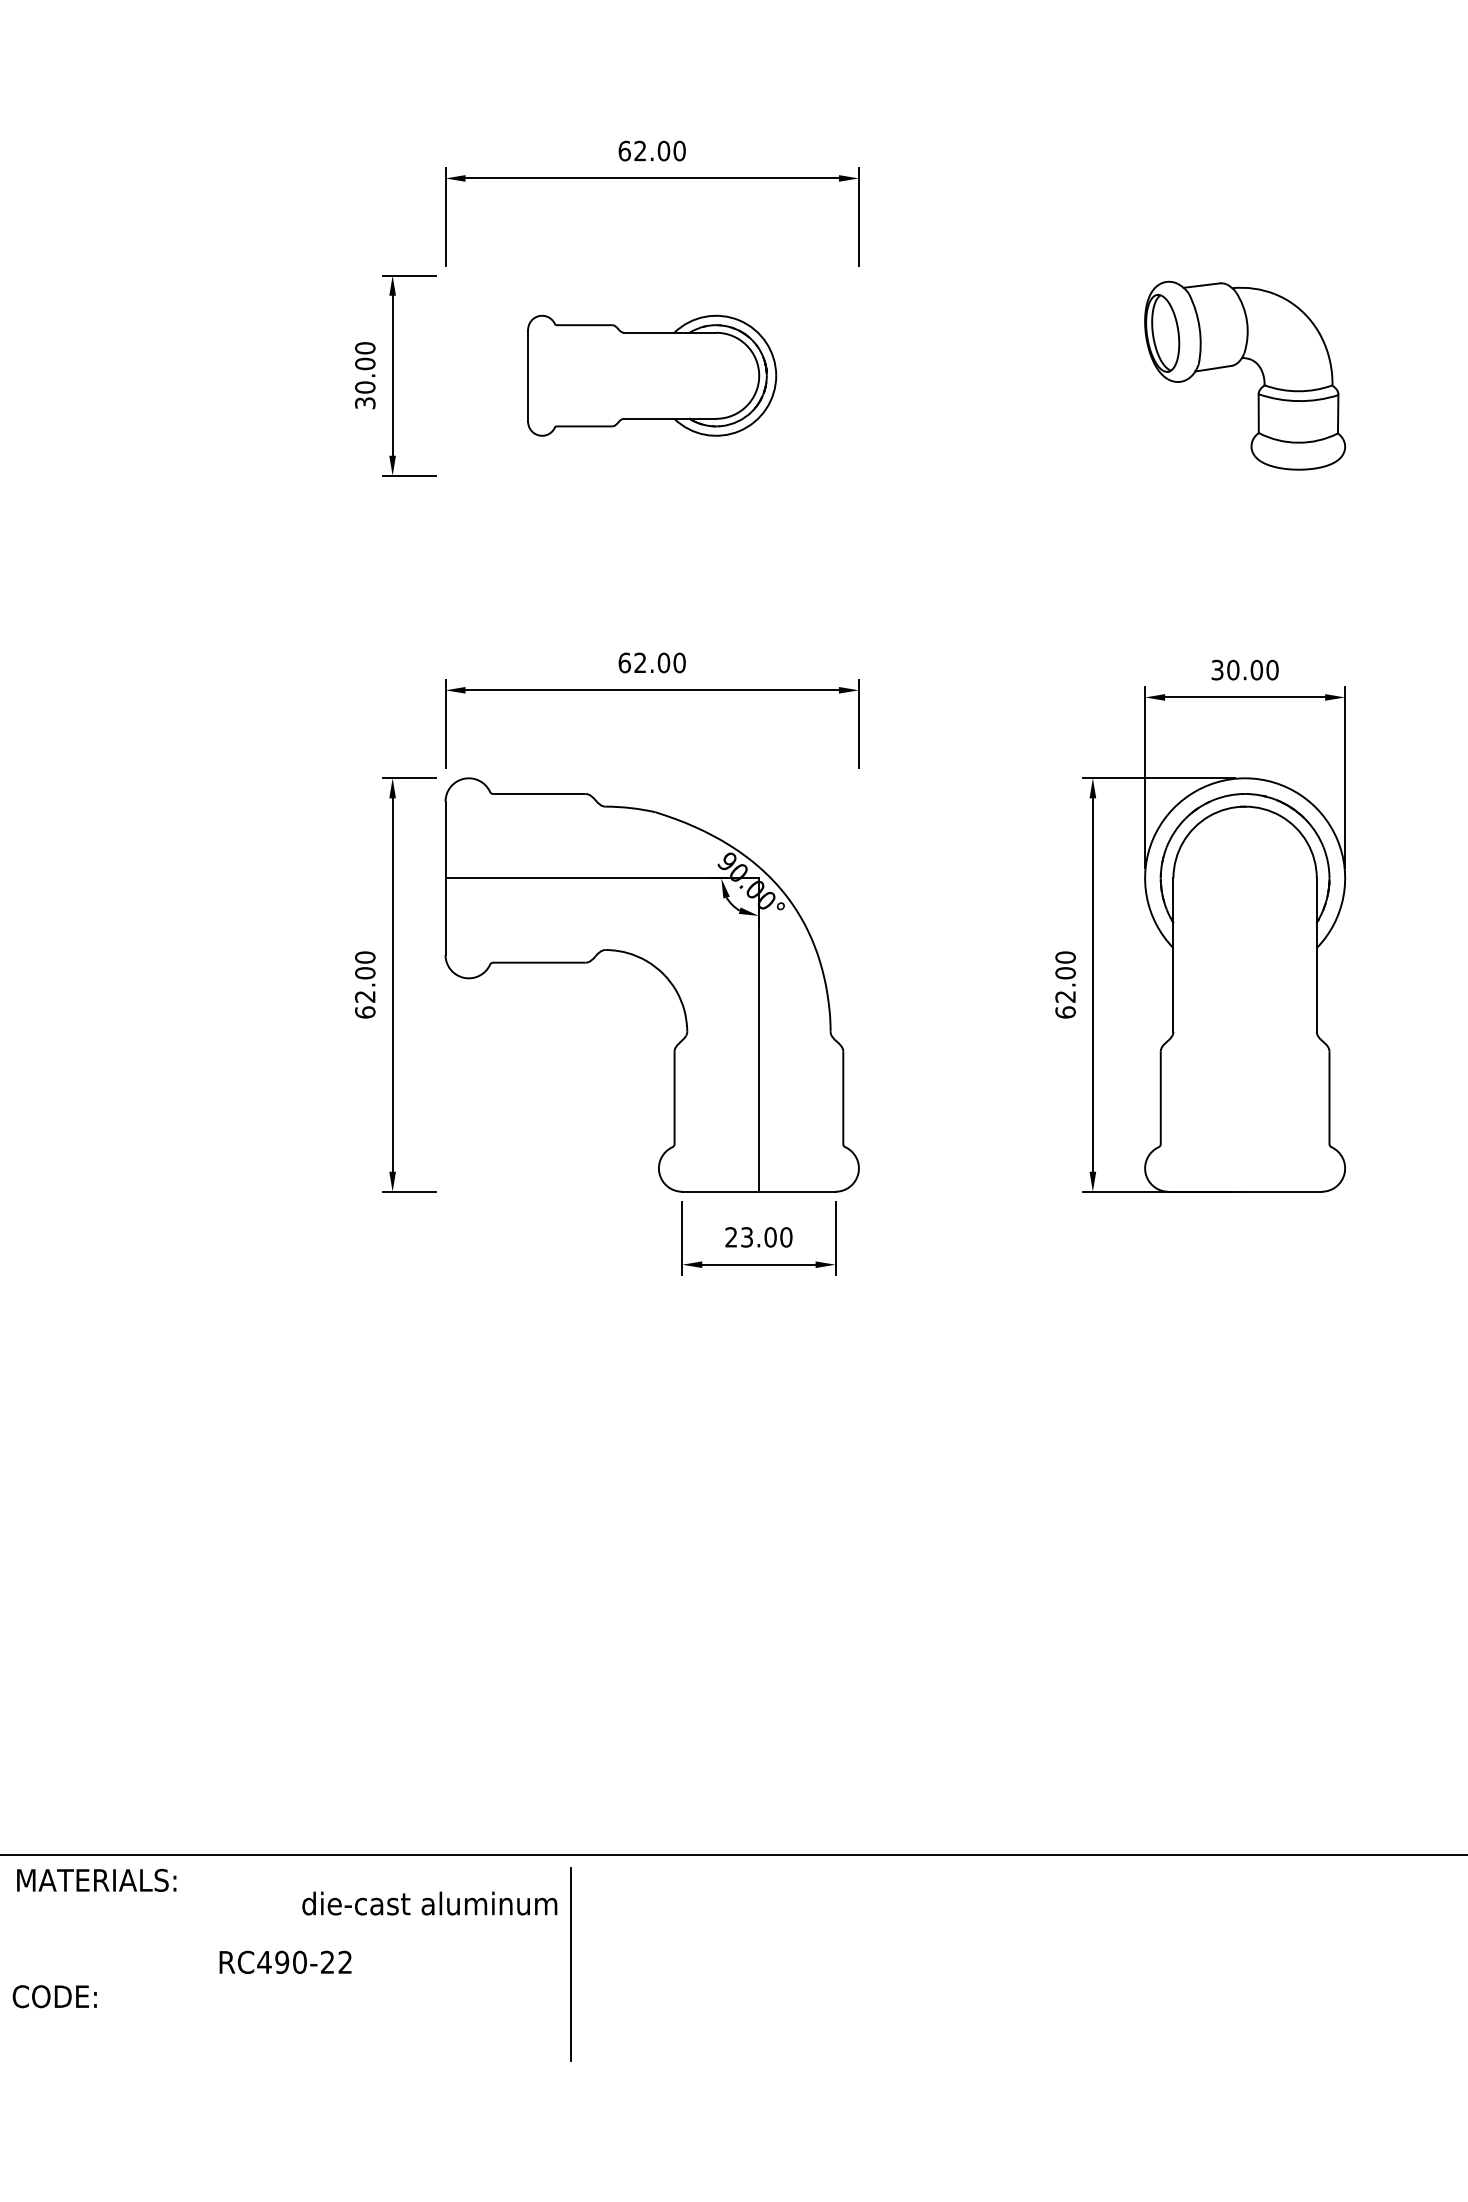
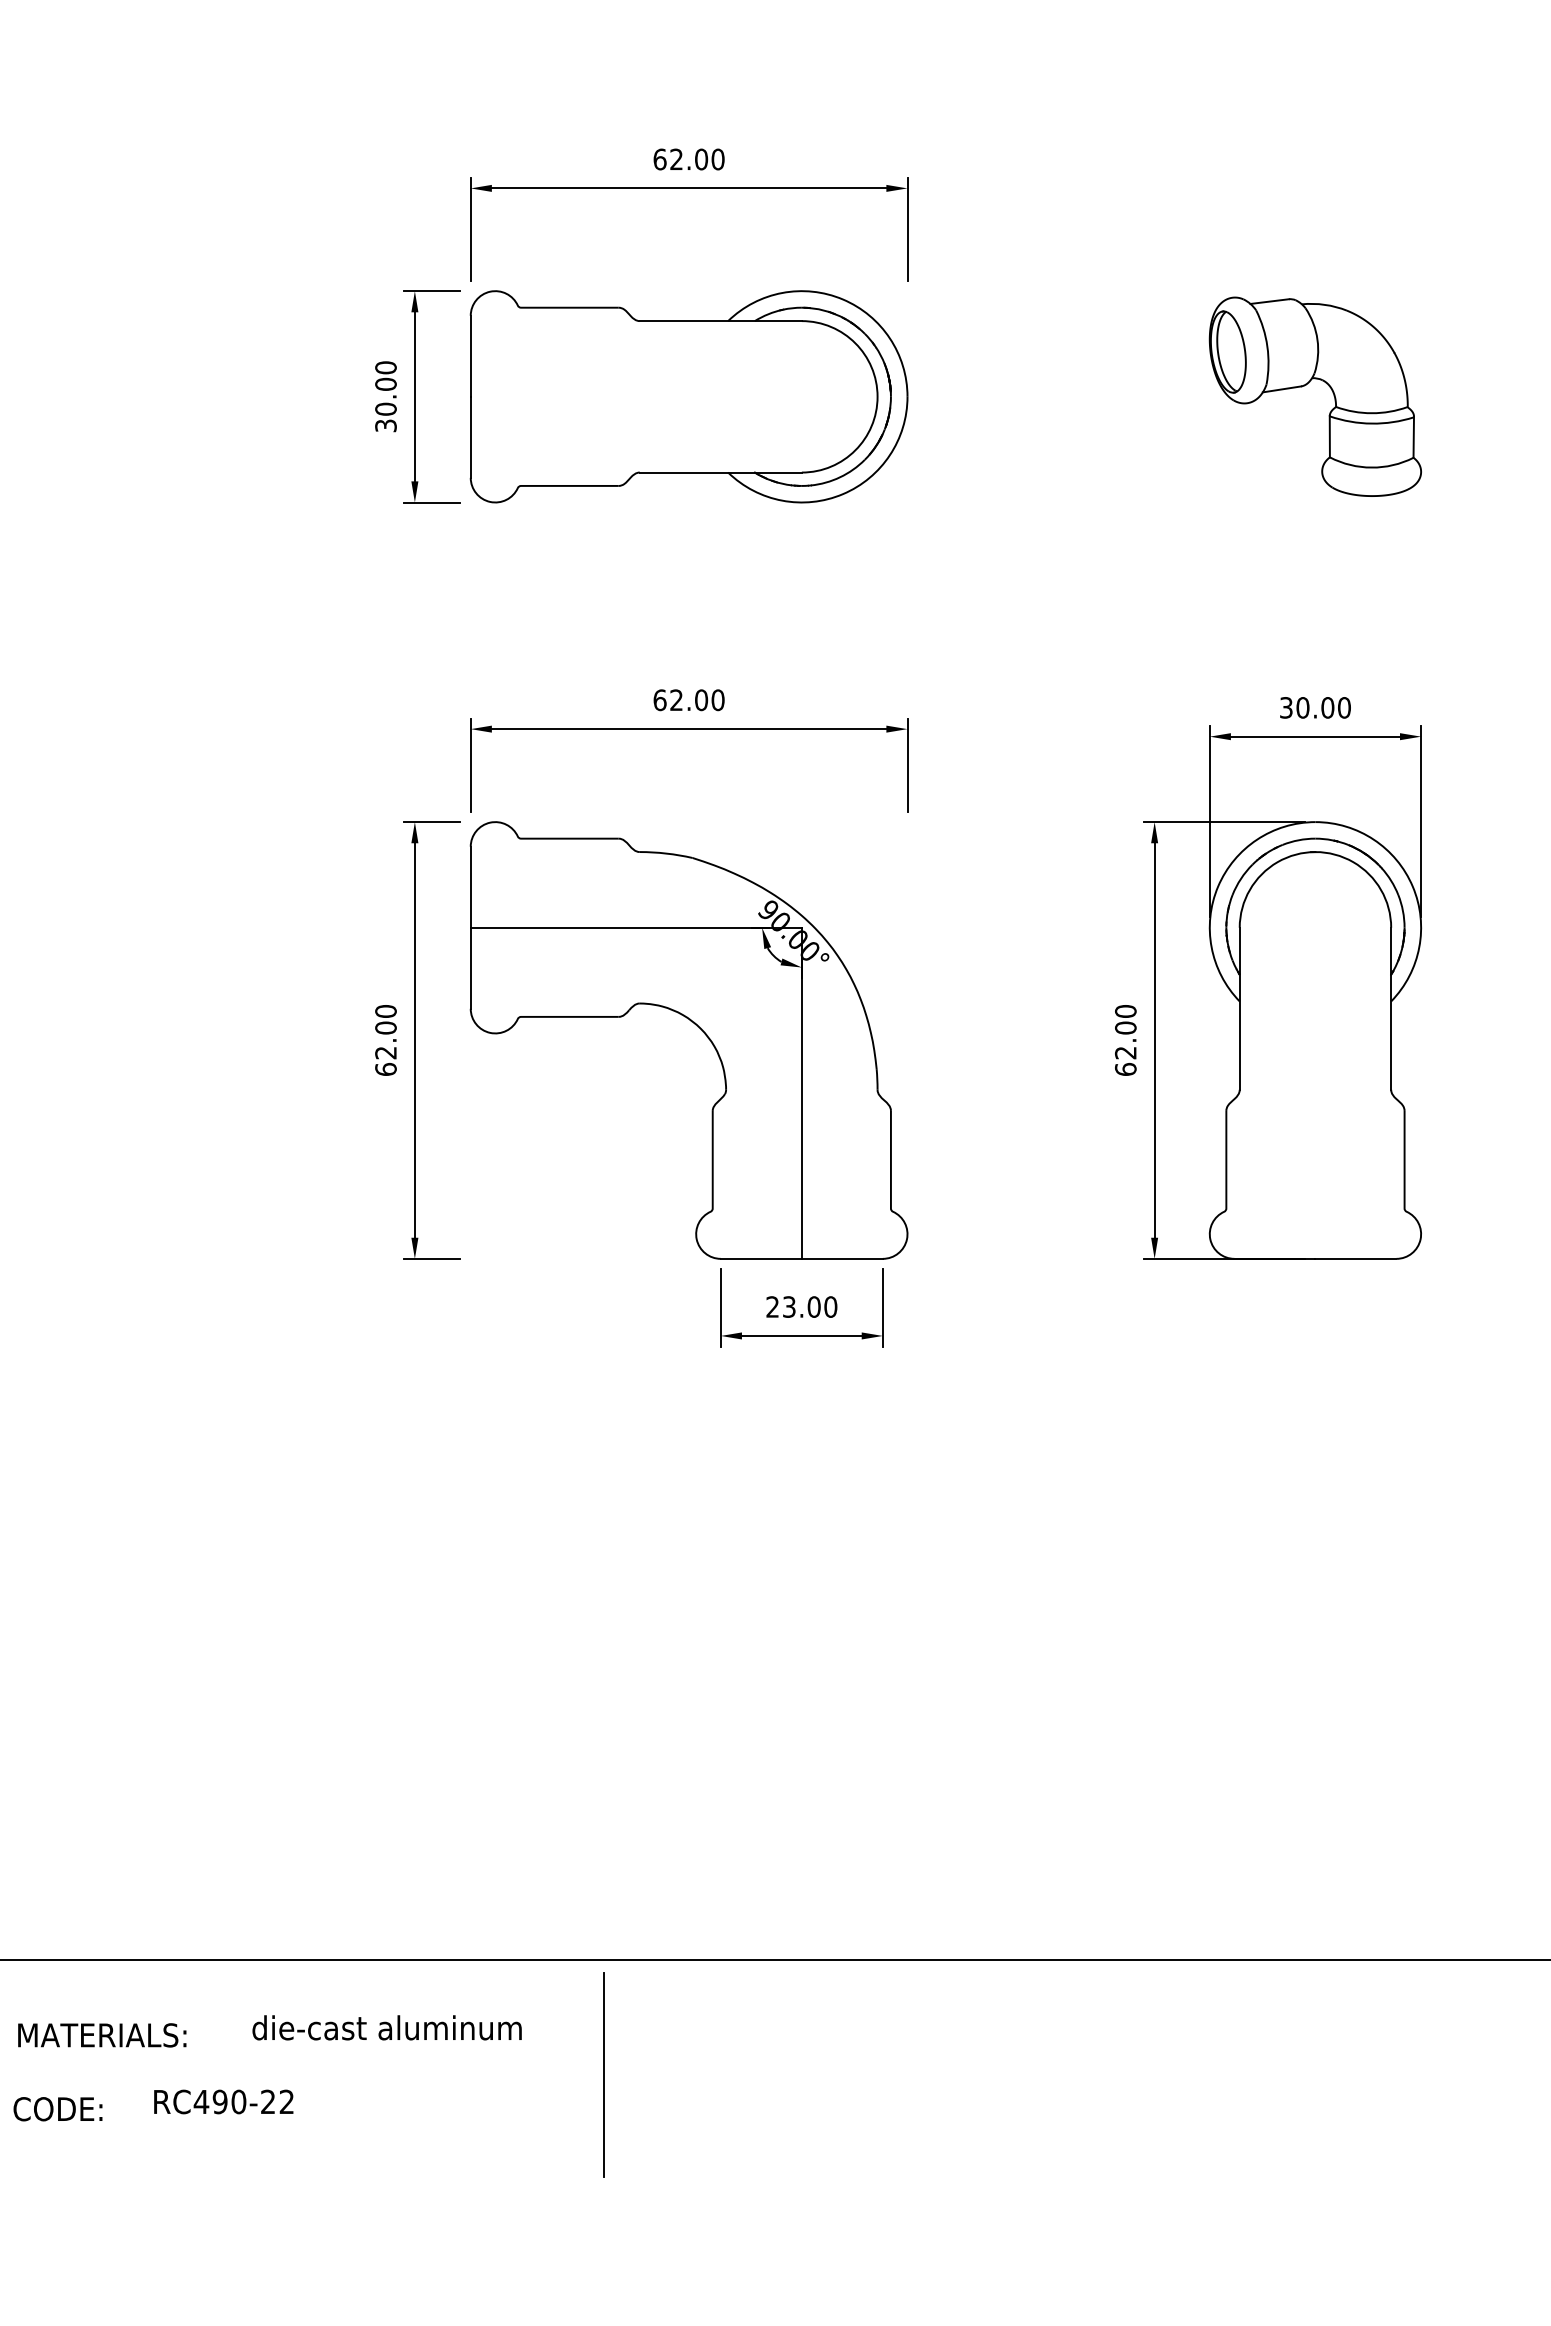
part: (651, 375) -> (688, 396), size x1.67
text: (96, 1880) -> (102, 2035), moved
text: (429, 1903) -> (386, 2027), moved
text: (285, 1961) -> (223, 2101), moved

